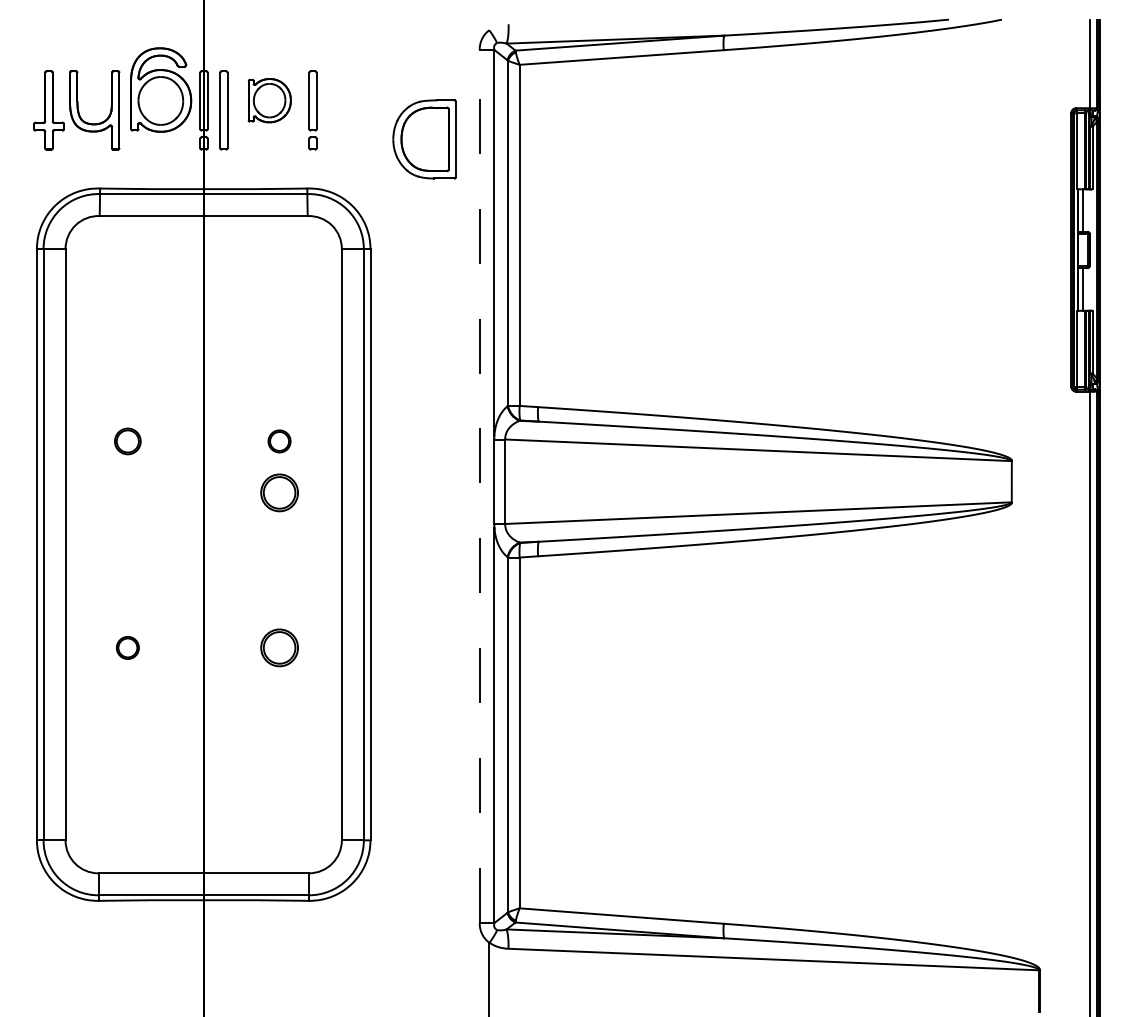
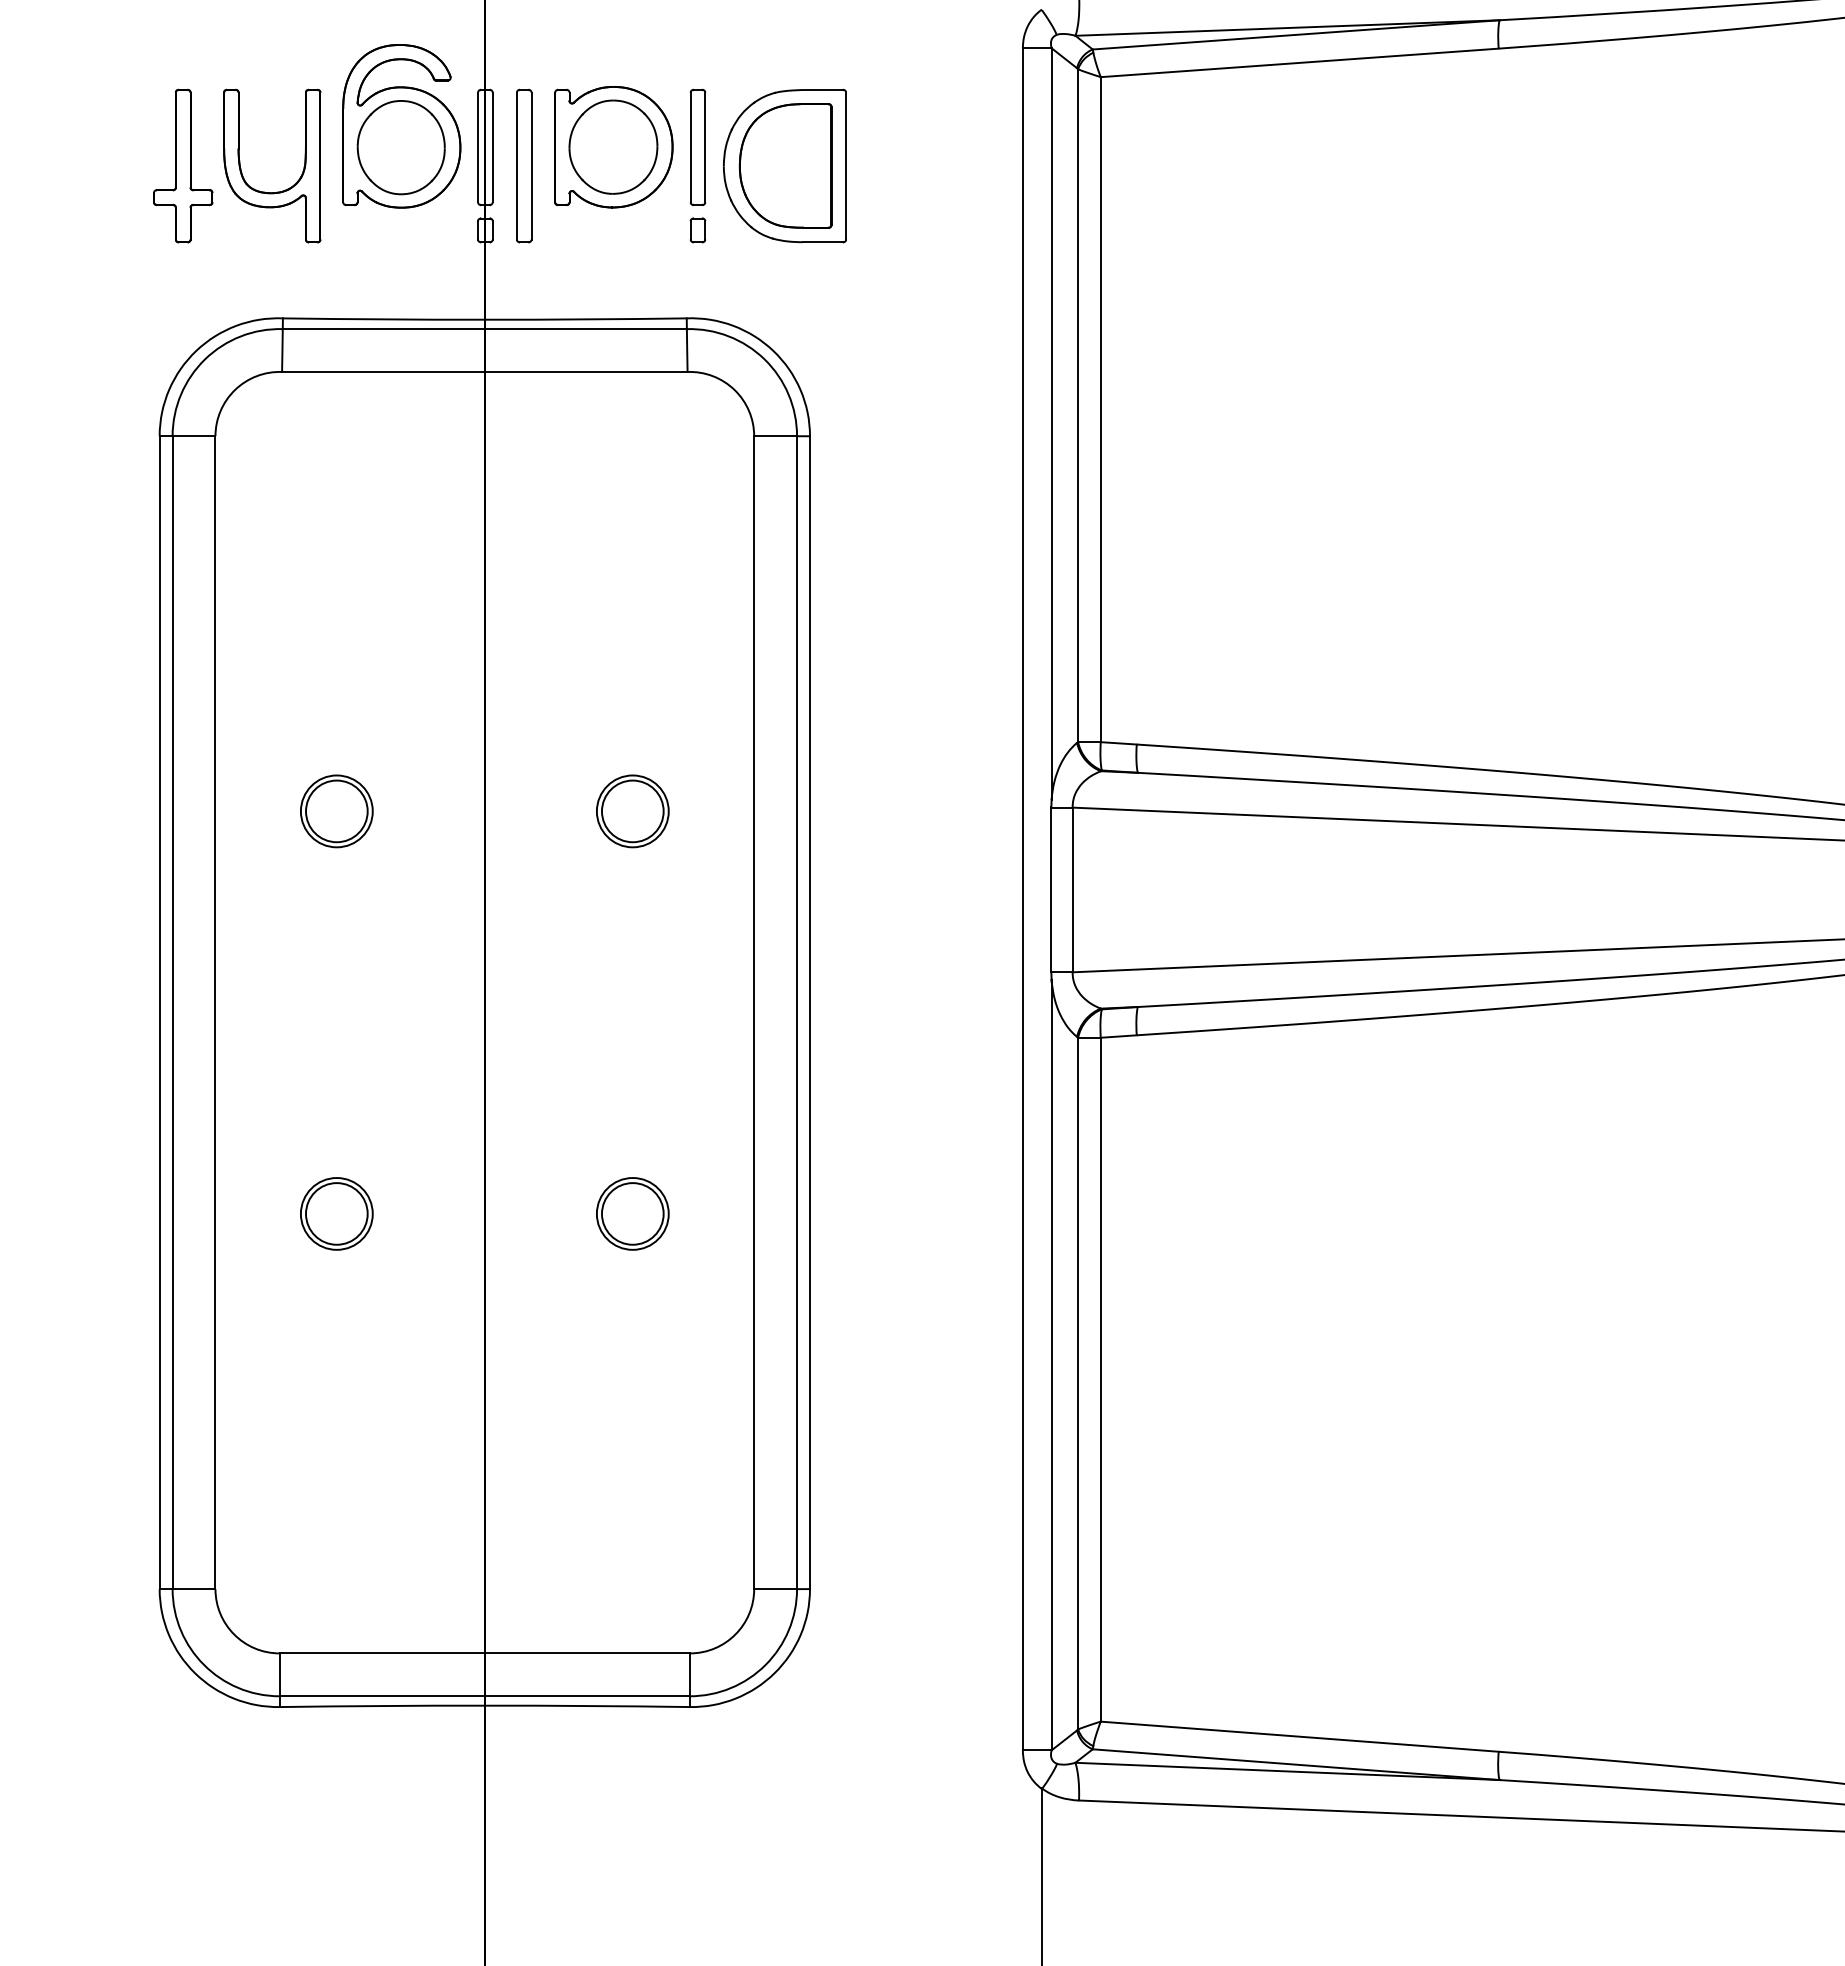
part: (269, 100) -> (613, 146), size x1.43
part: (424, 139) -> (784, 166), moved
part: (127, 441) -> (336, 811), size x1.43
part: (279, 441) -> (632, 811), size x1.67
line: (479, 486) -> (1022, 899), dashed -> solid
part: (279, 492) -> (632, 910), removed
part: (127, 647) -> (336, 1213), size x1.67

